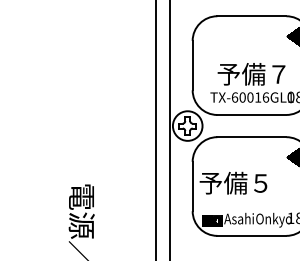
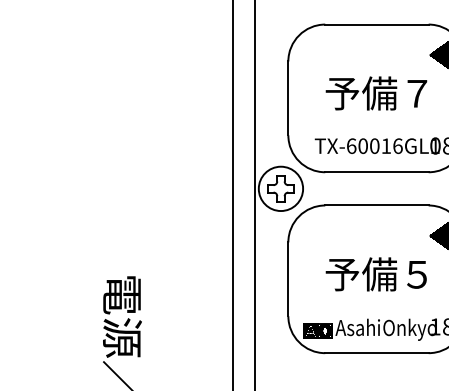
text: (251, 74) -> (376, 93), moved
text: (233, 182) -> (376, 273), moved

